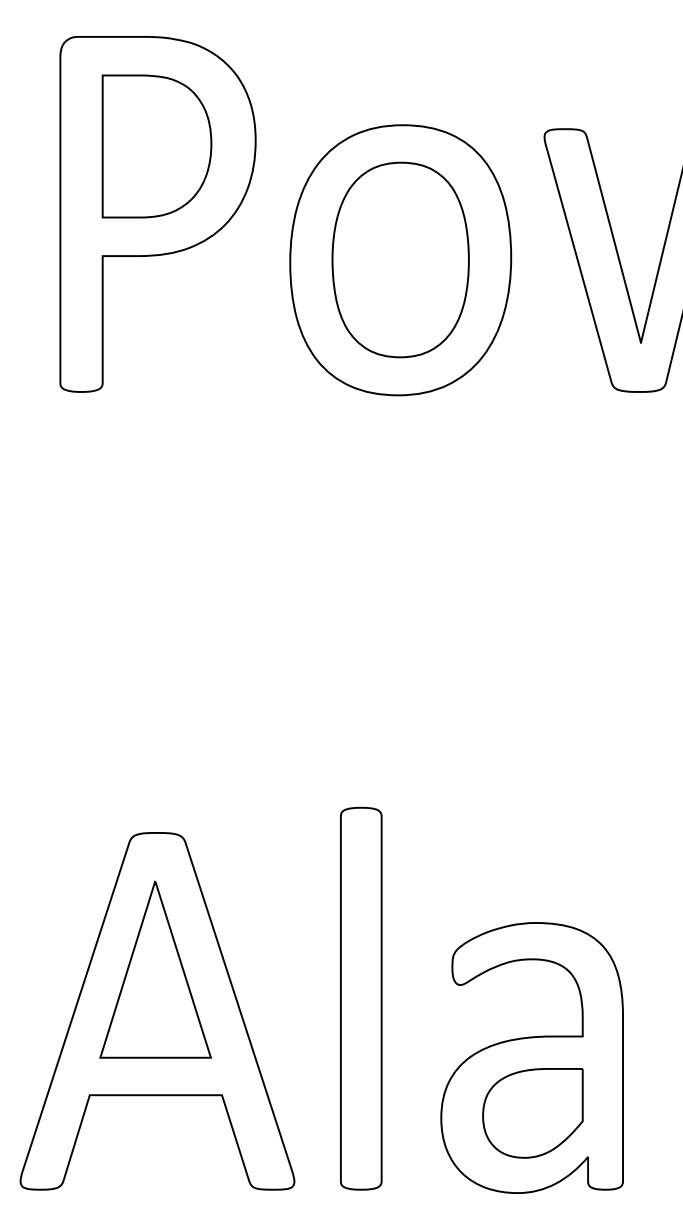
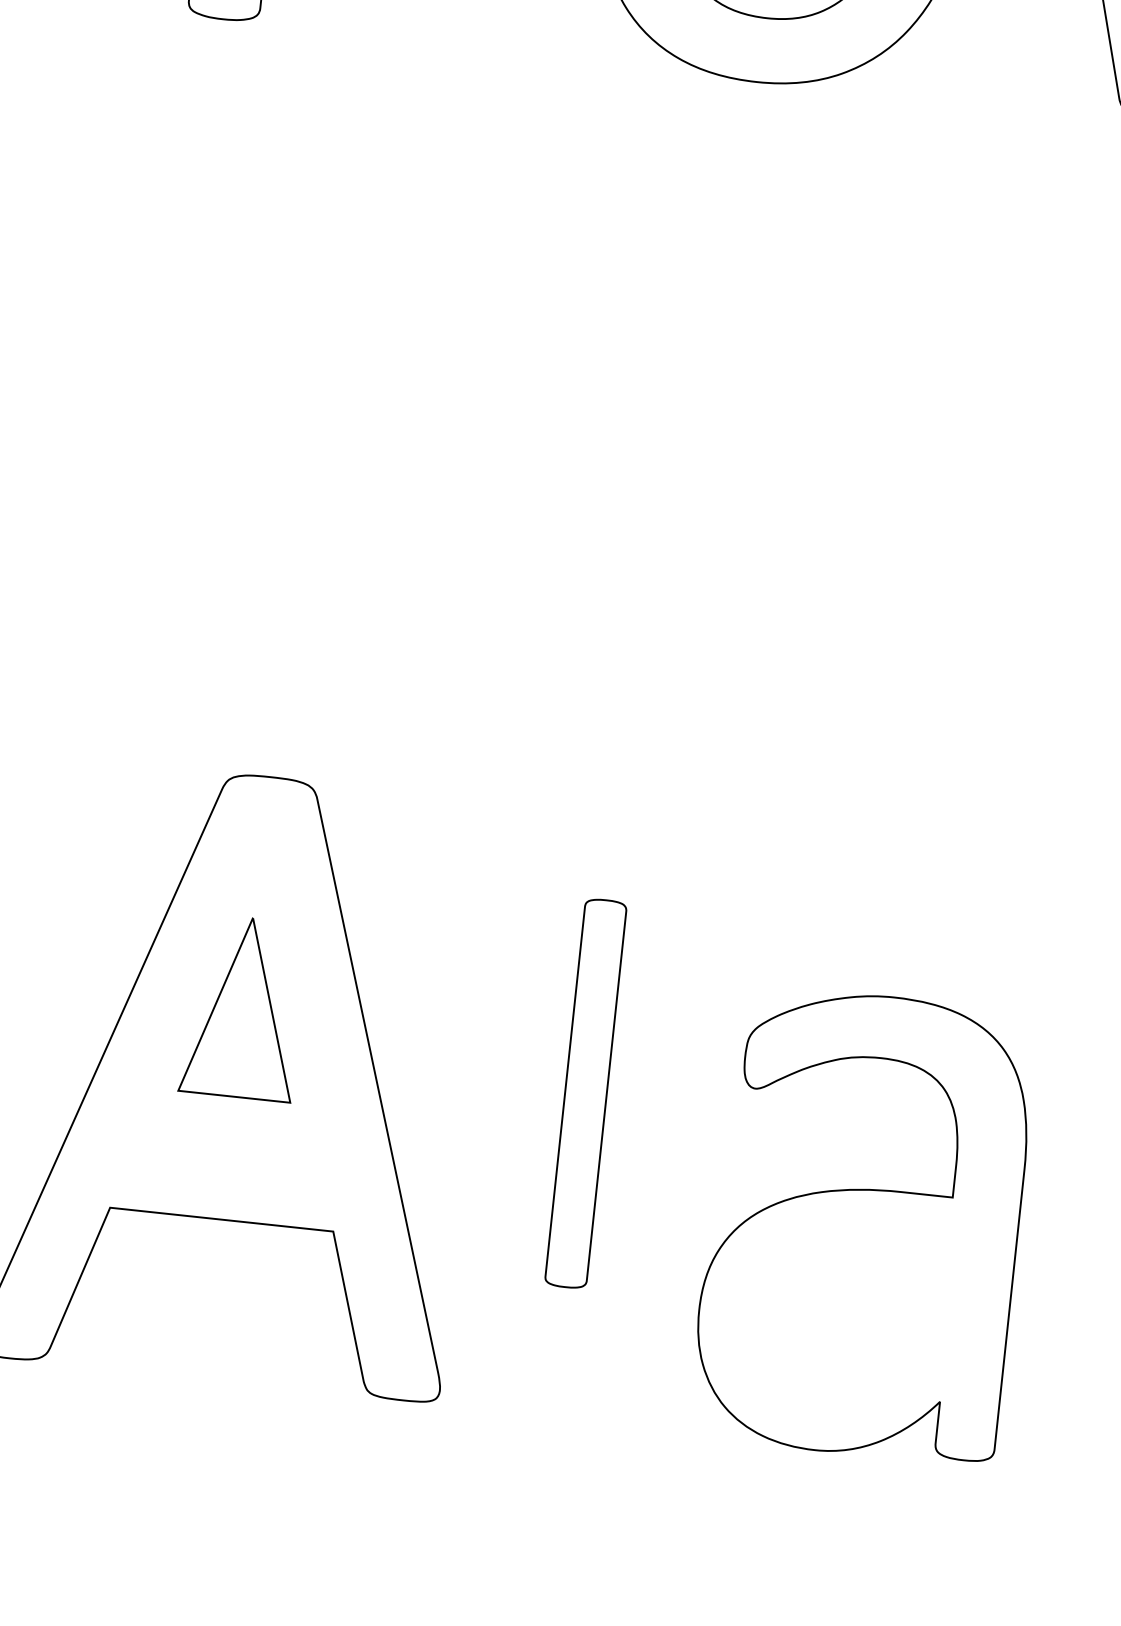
part: (155, 969) -> (243, 1007), size x0.6
part: (361, 998) -> (586, 1093), size x0.6
part: (532, 1113) -> (854, 1318), removed

